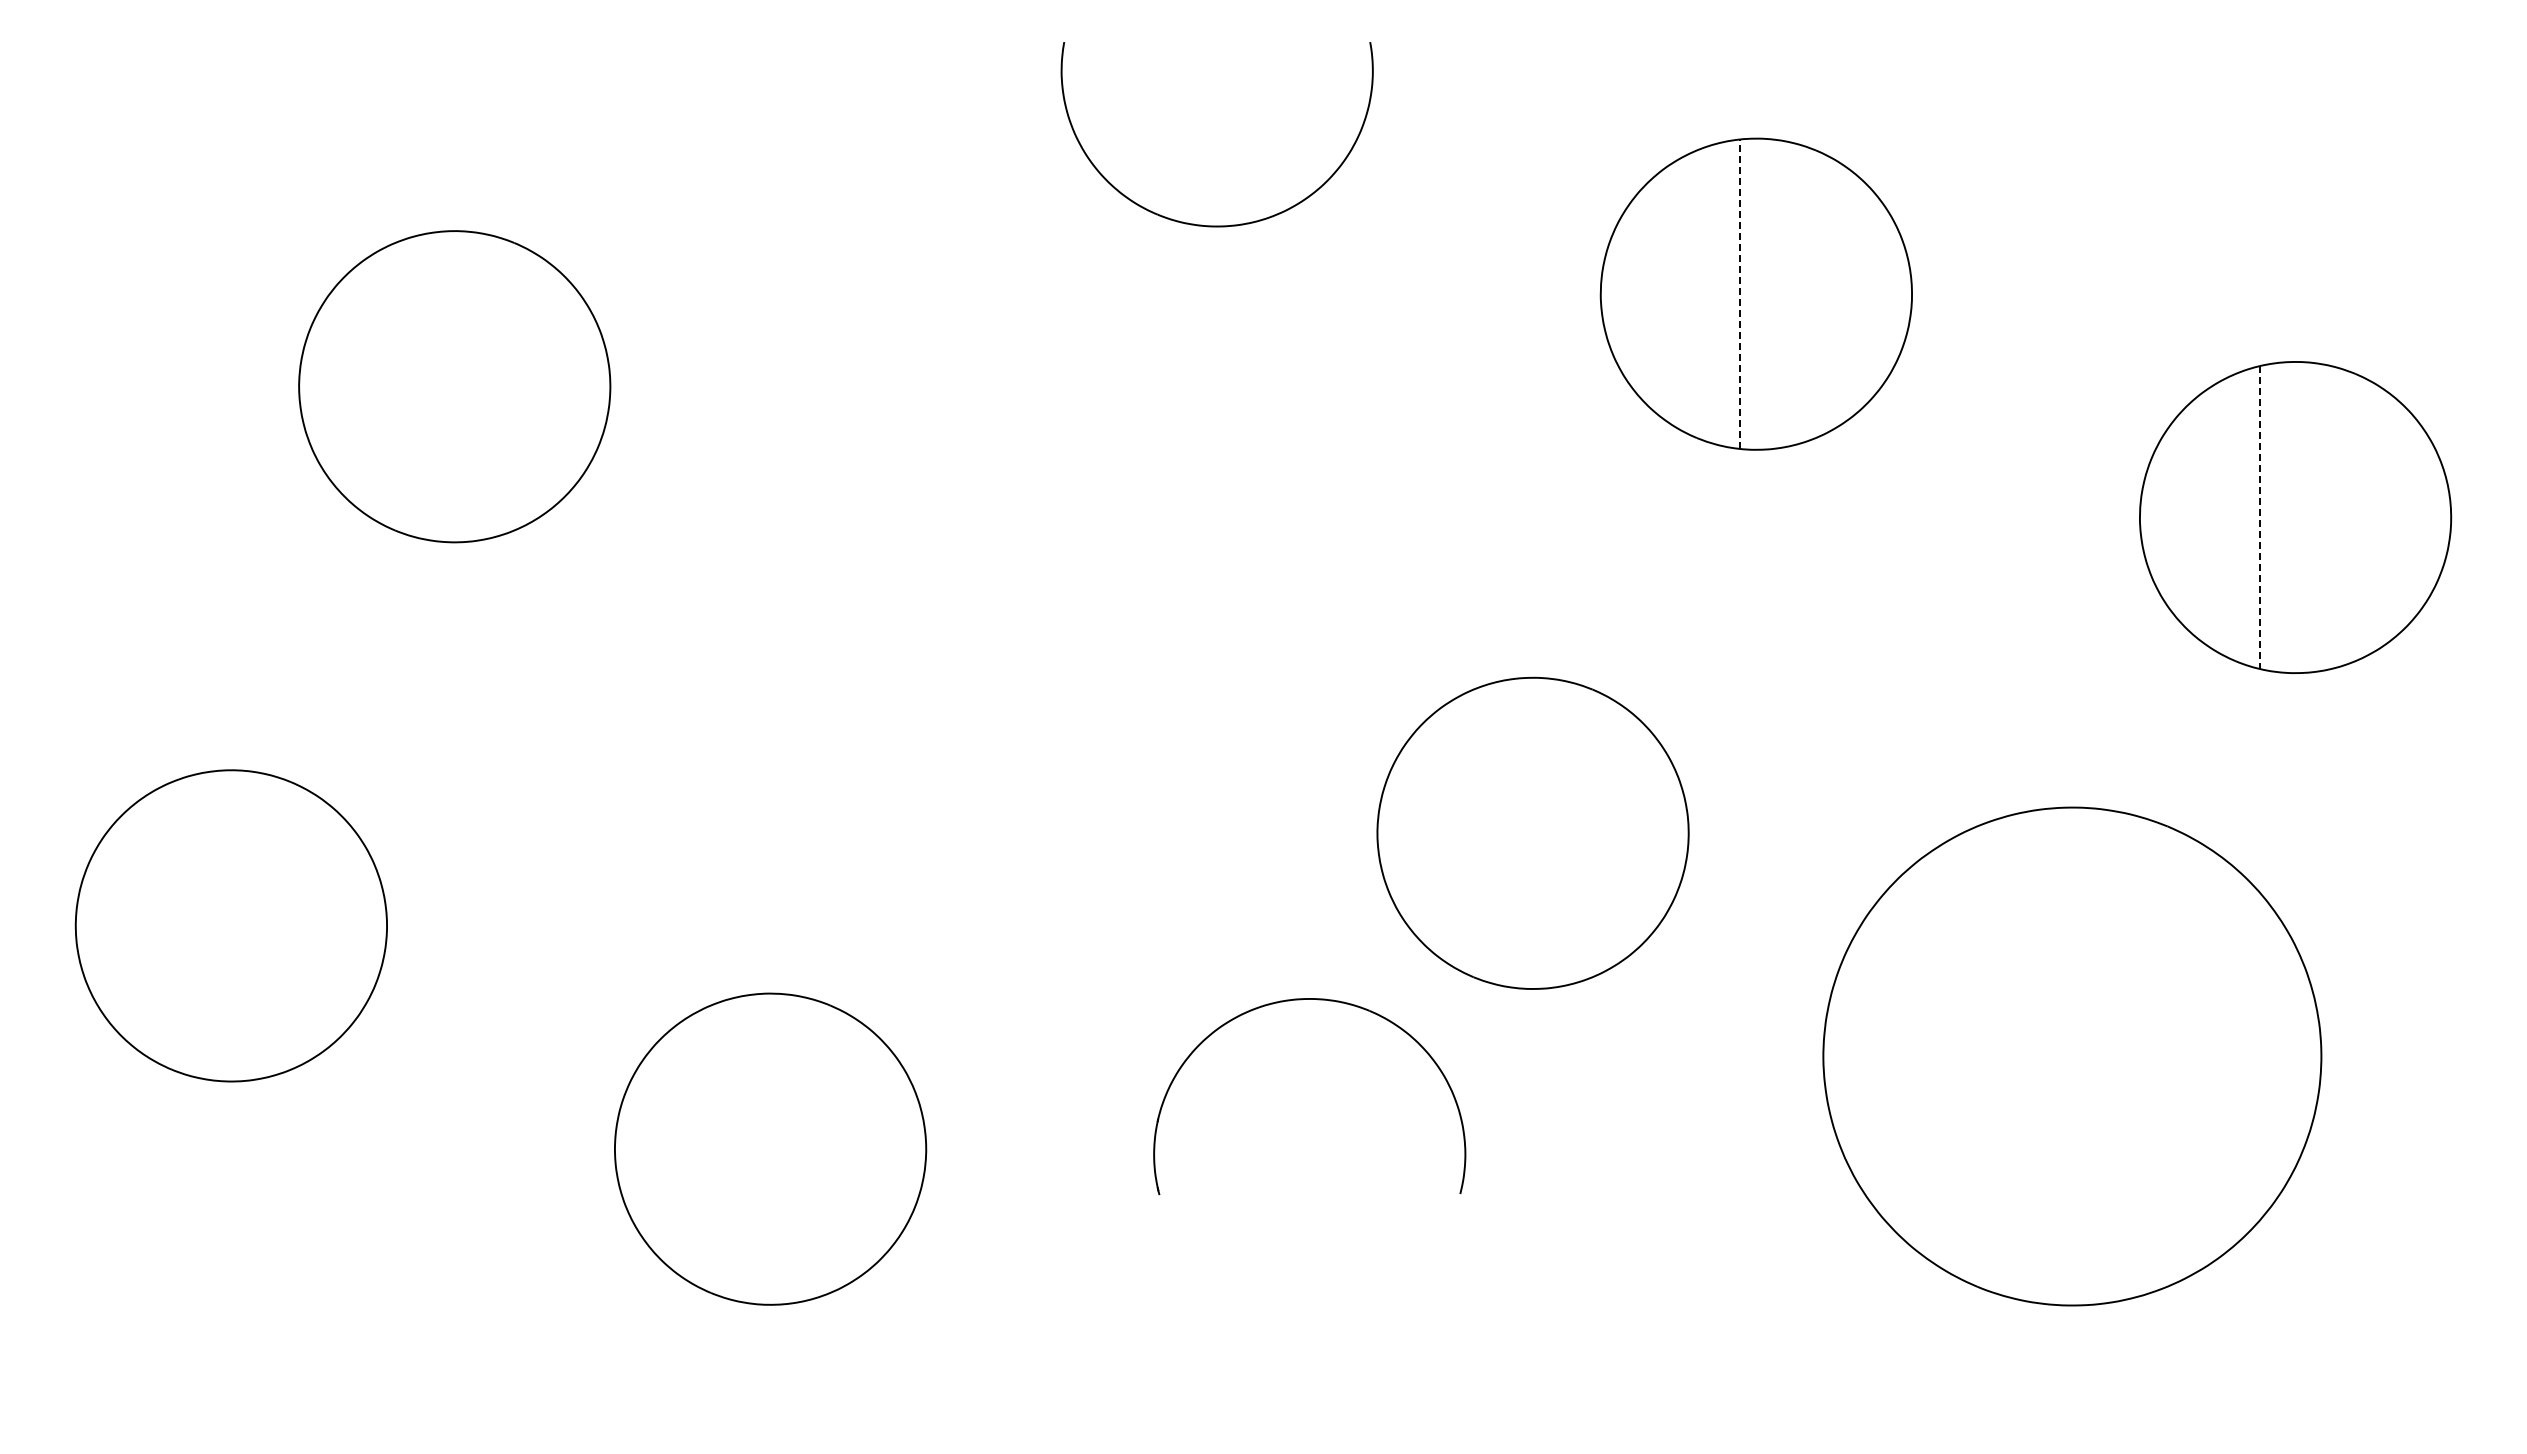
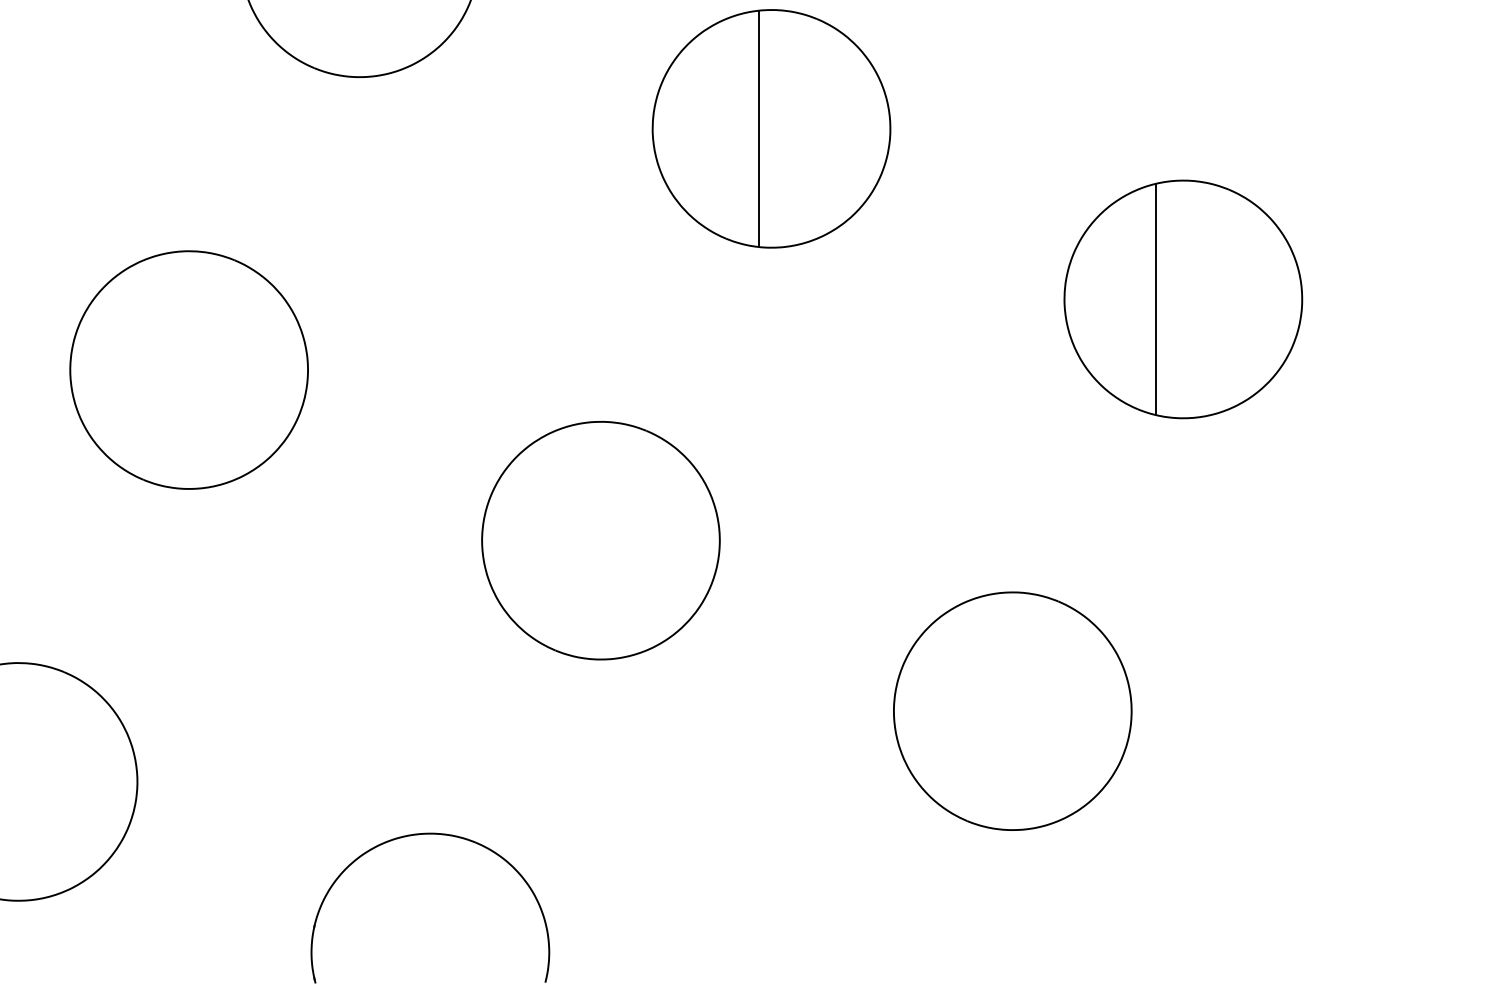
line: (1739, 294) -> (758, 129), dashed -> solid
line: (2259, 518) -> (1155, 300), dashed -> solid
part: (993, 609) -> (188, 369), added
part: (1301, 1000) -> (424, 834), moved
part: (2071, 1056) -> (1012, 711), size x0.62

